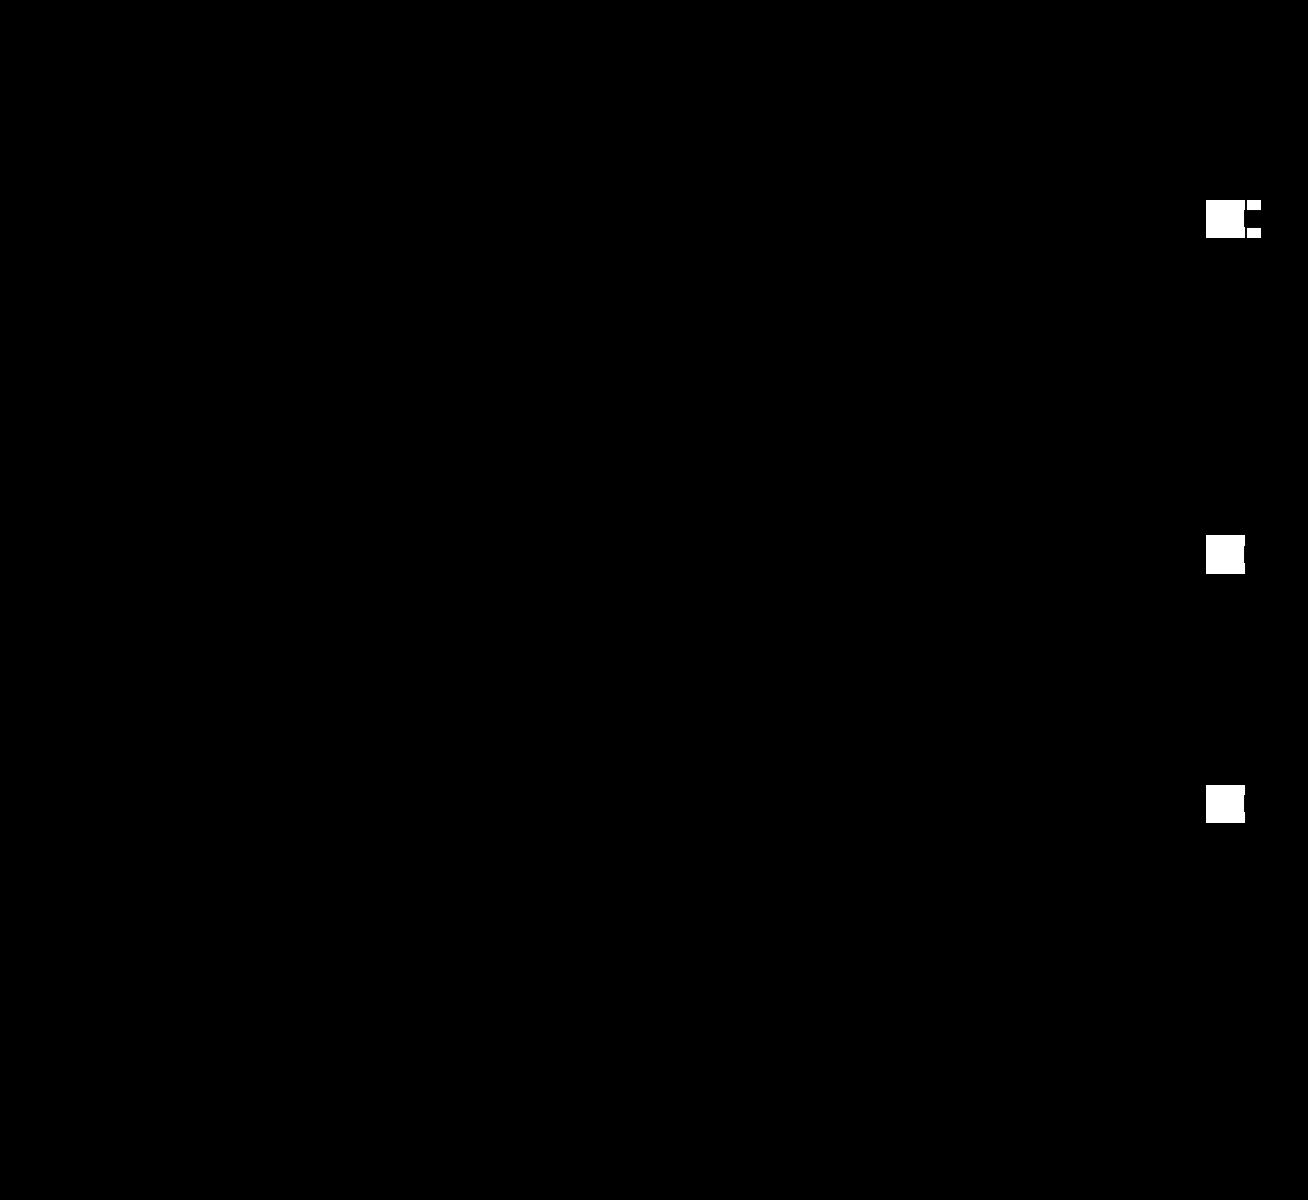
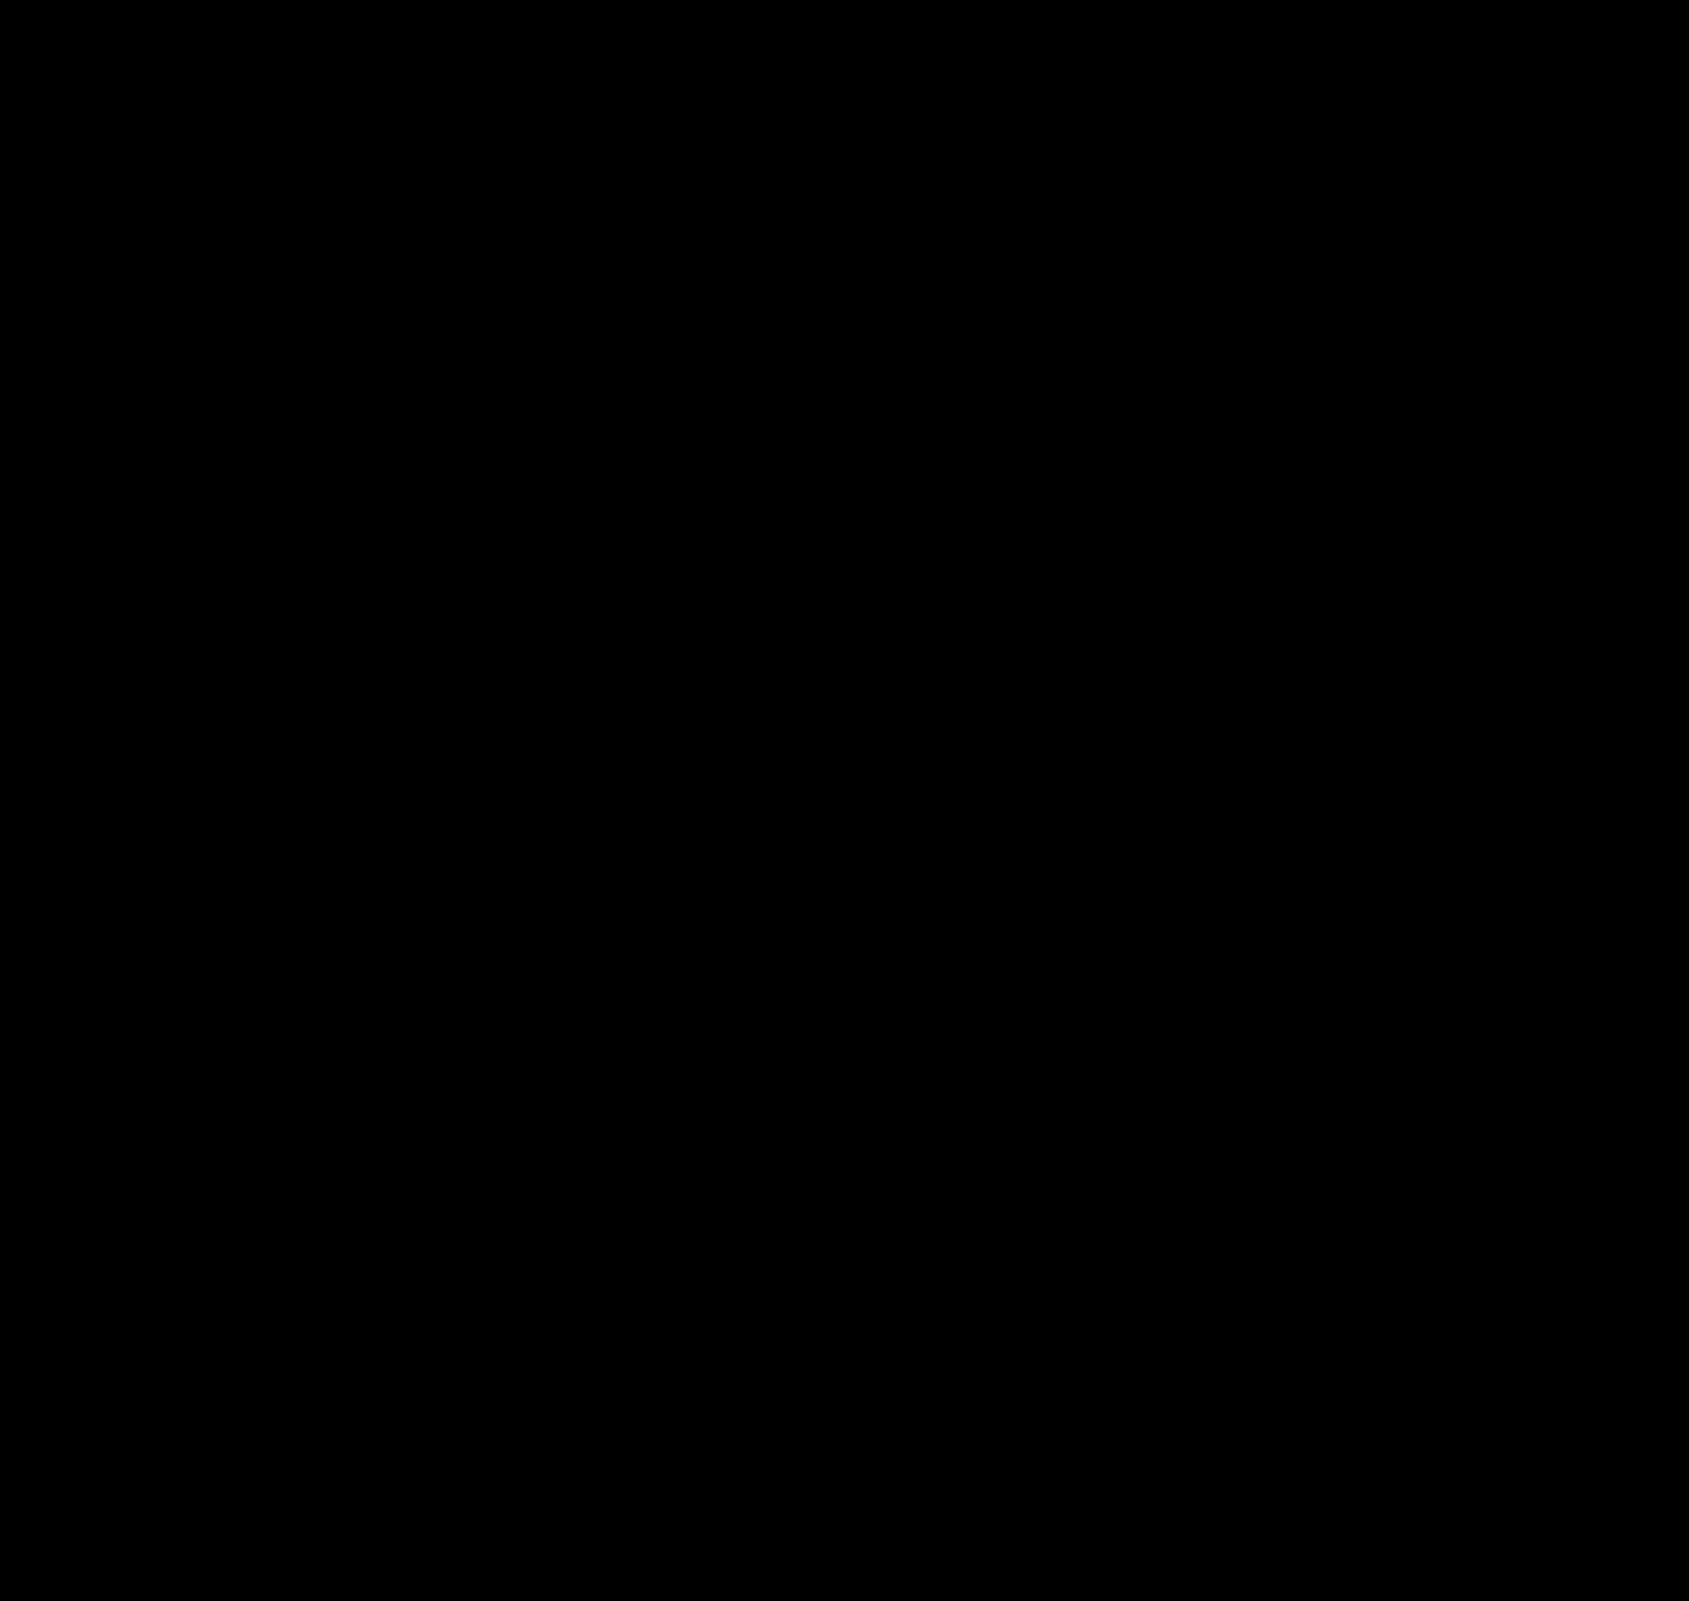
fill: (1233, 219) -> (1437, 364), added
fill: (1233, 554) -> (1437, 751), added
fill: (1233, 804) -> (1437, 1039), added

